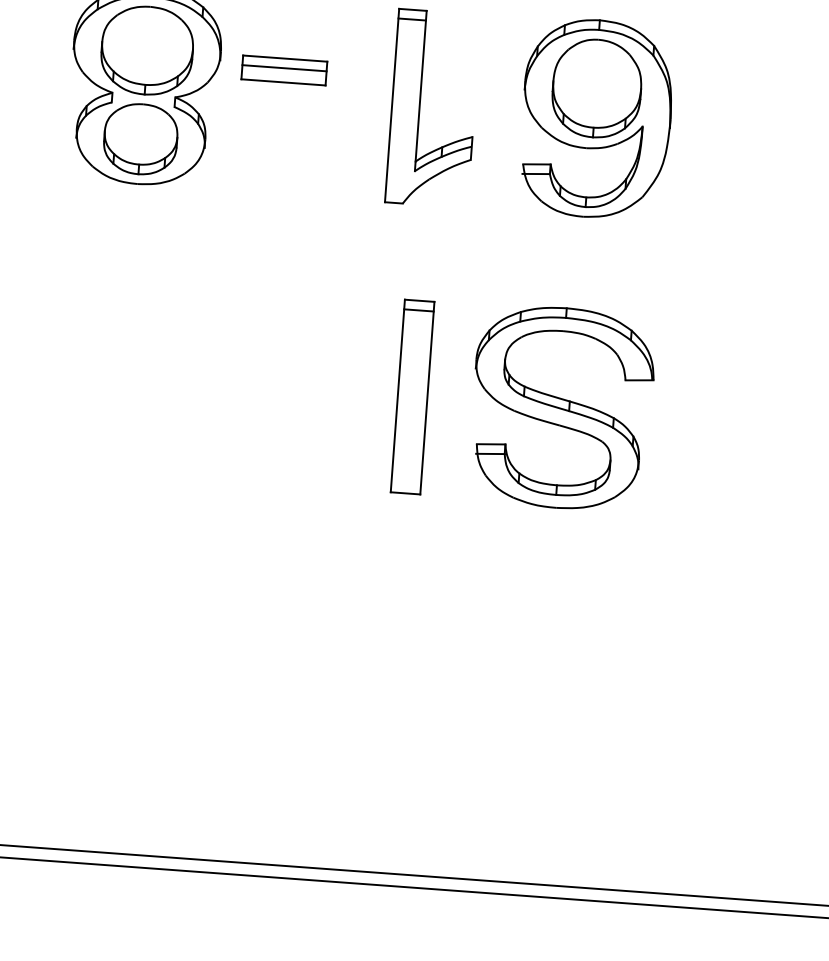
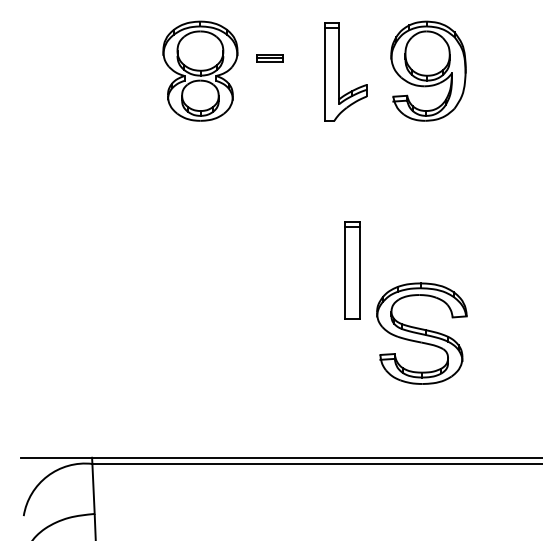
part: (283, 68) -> (269, 57), size x0.6
part: (412, 396) -> (352, 270), moved
part: (561, 407) -> (421, 333), moved

